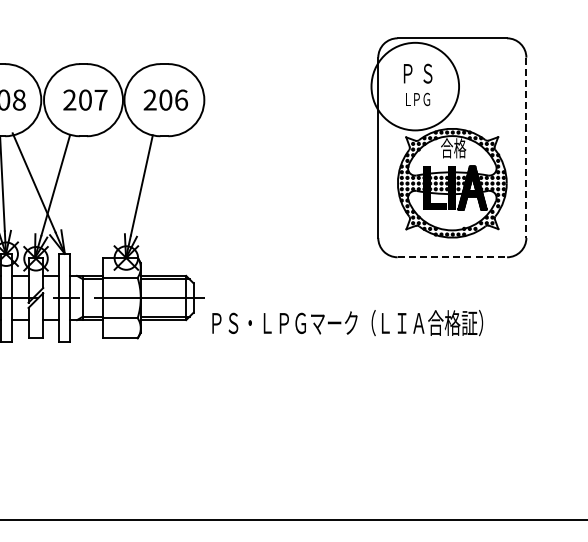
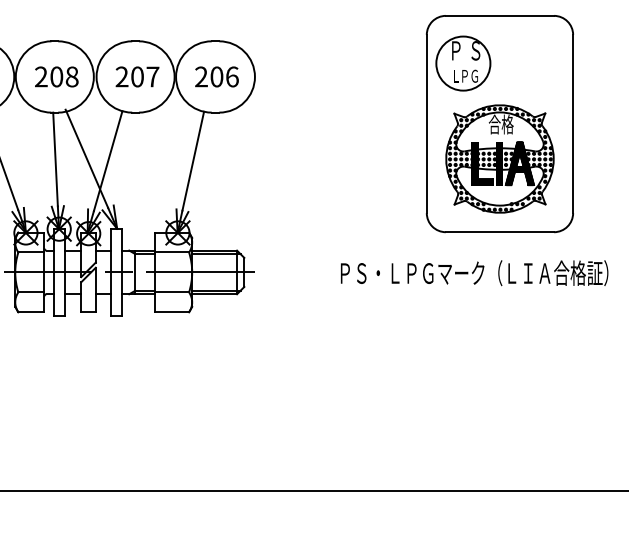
circle: (415, 86) -> (463, 63), size x0.62
line: (526, 148) -> (573, 124), dashed -> solid
line: (452, 257) -> (500, 232), dashed -> solid
text: (347, 323) -> (474, 273), moved

